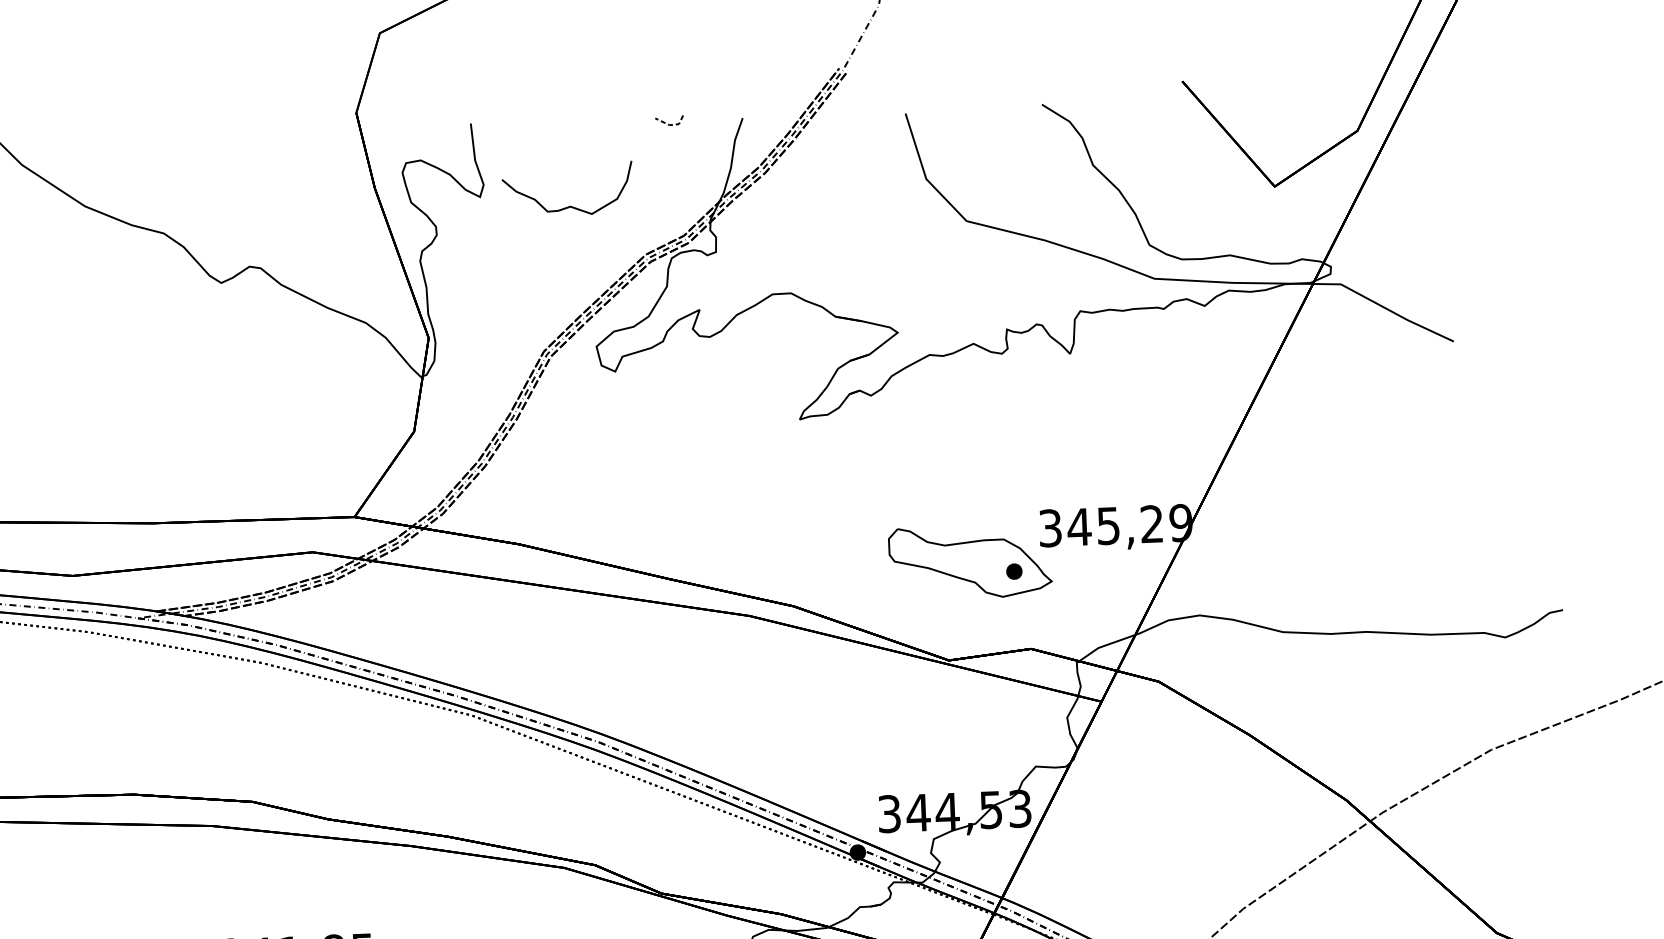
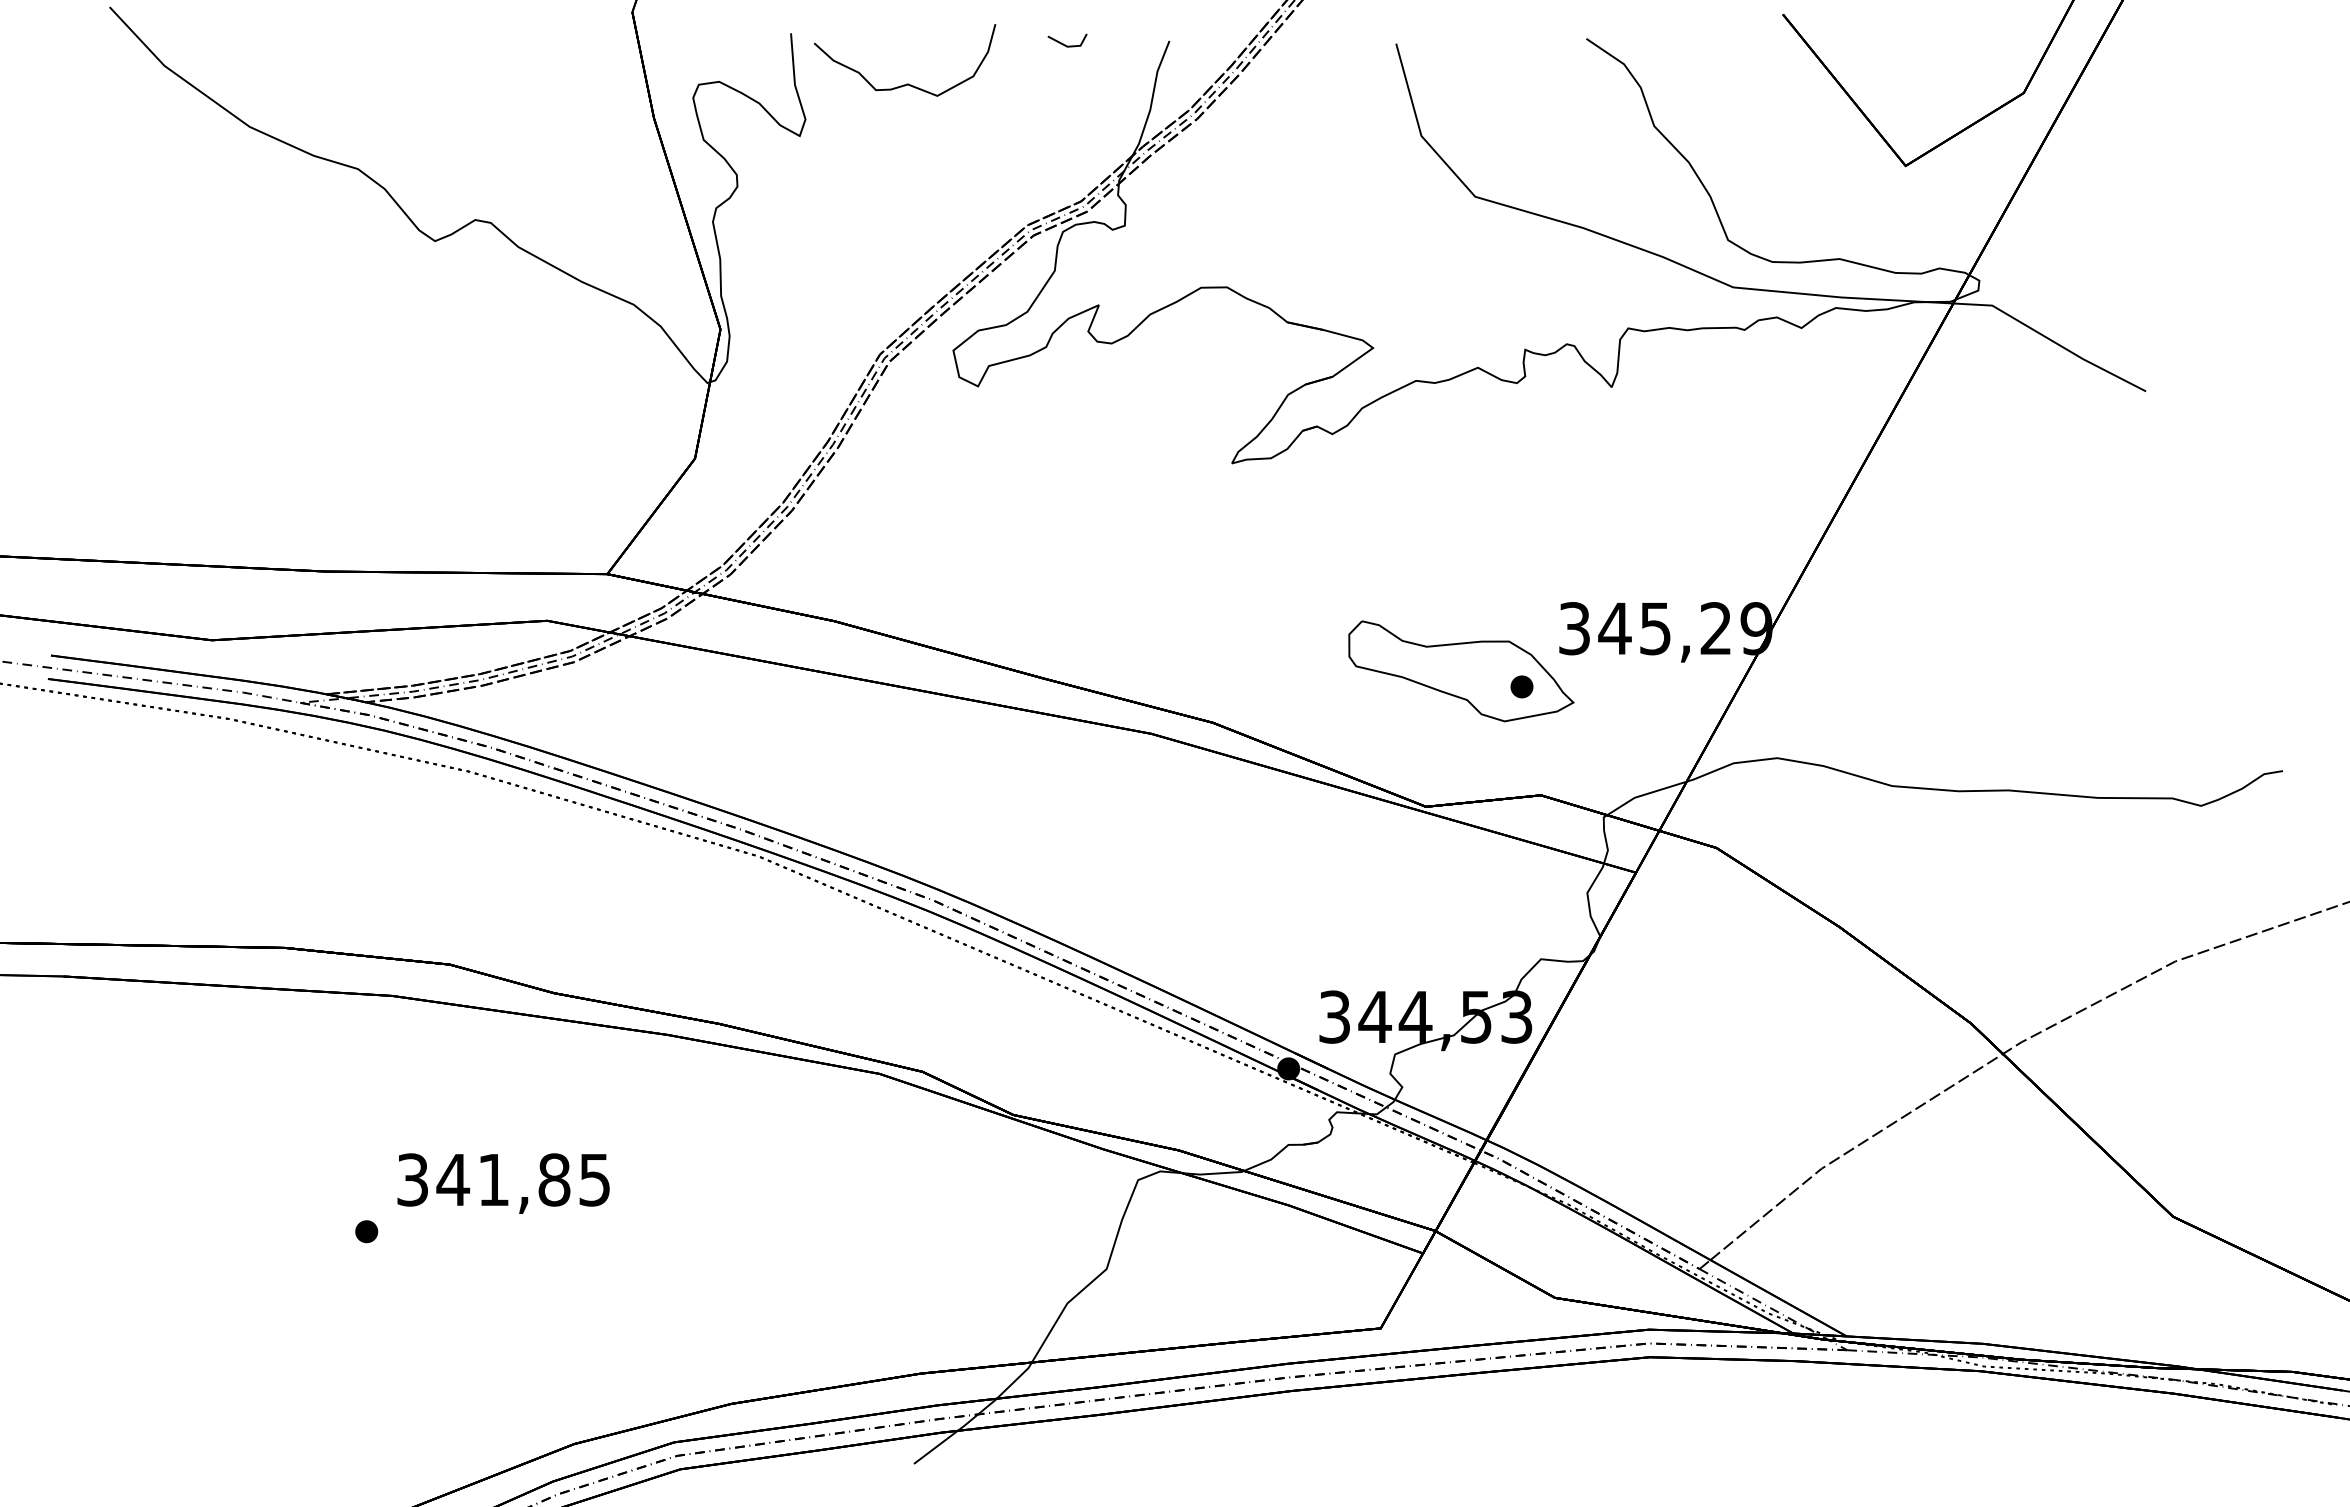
line: (671, 124) -> (1069, 46), dashed -> solid
curve: (569, 206) -> (906, 83), moved

